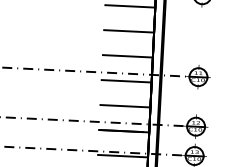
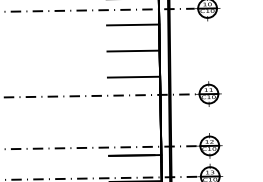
line: (126, 80) -> (134, 102), removed
line: (125, 105) -> (134, 128), removed

